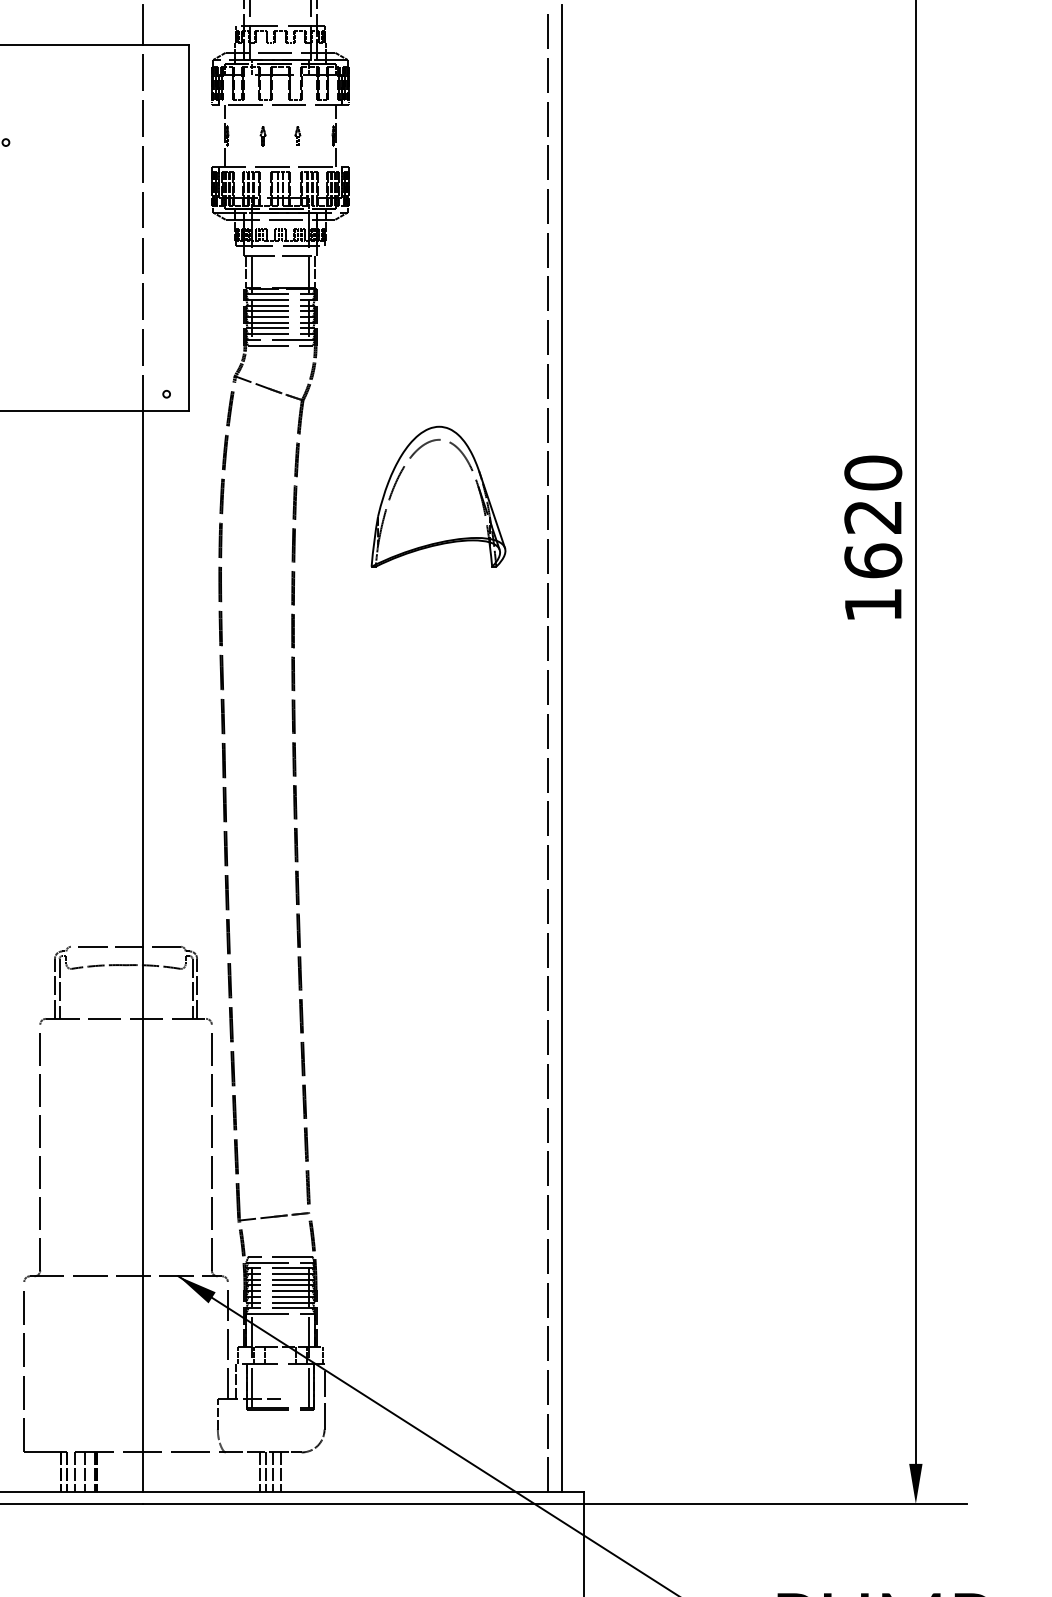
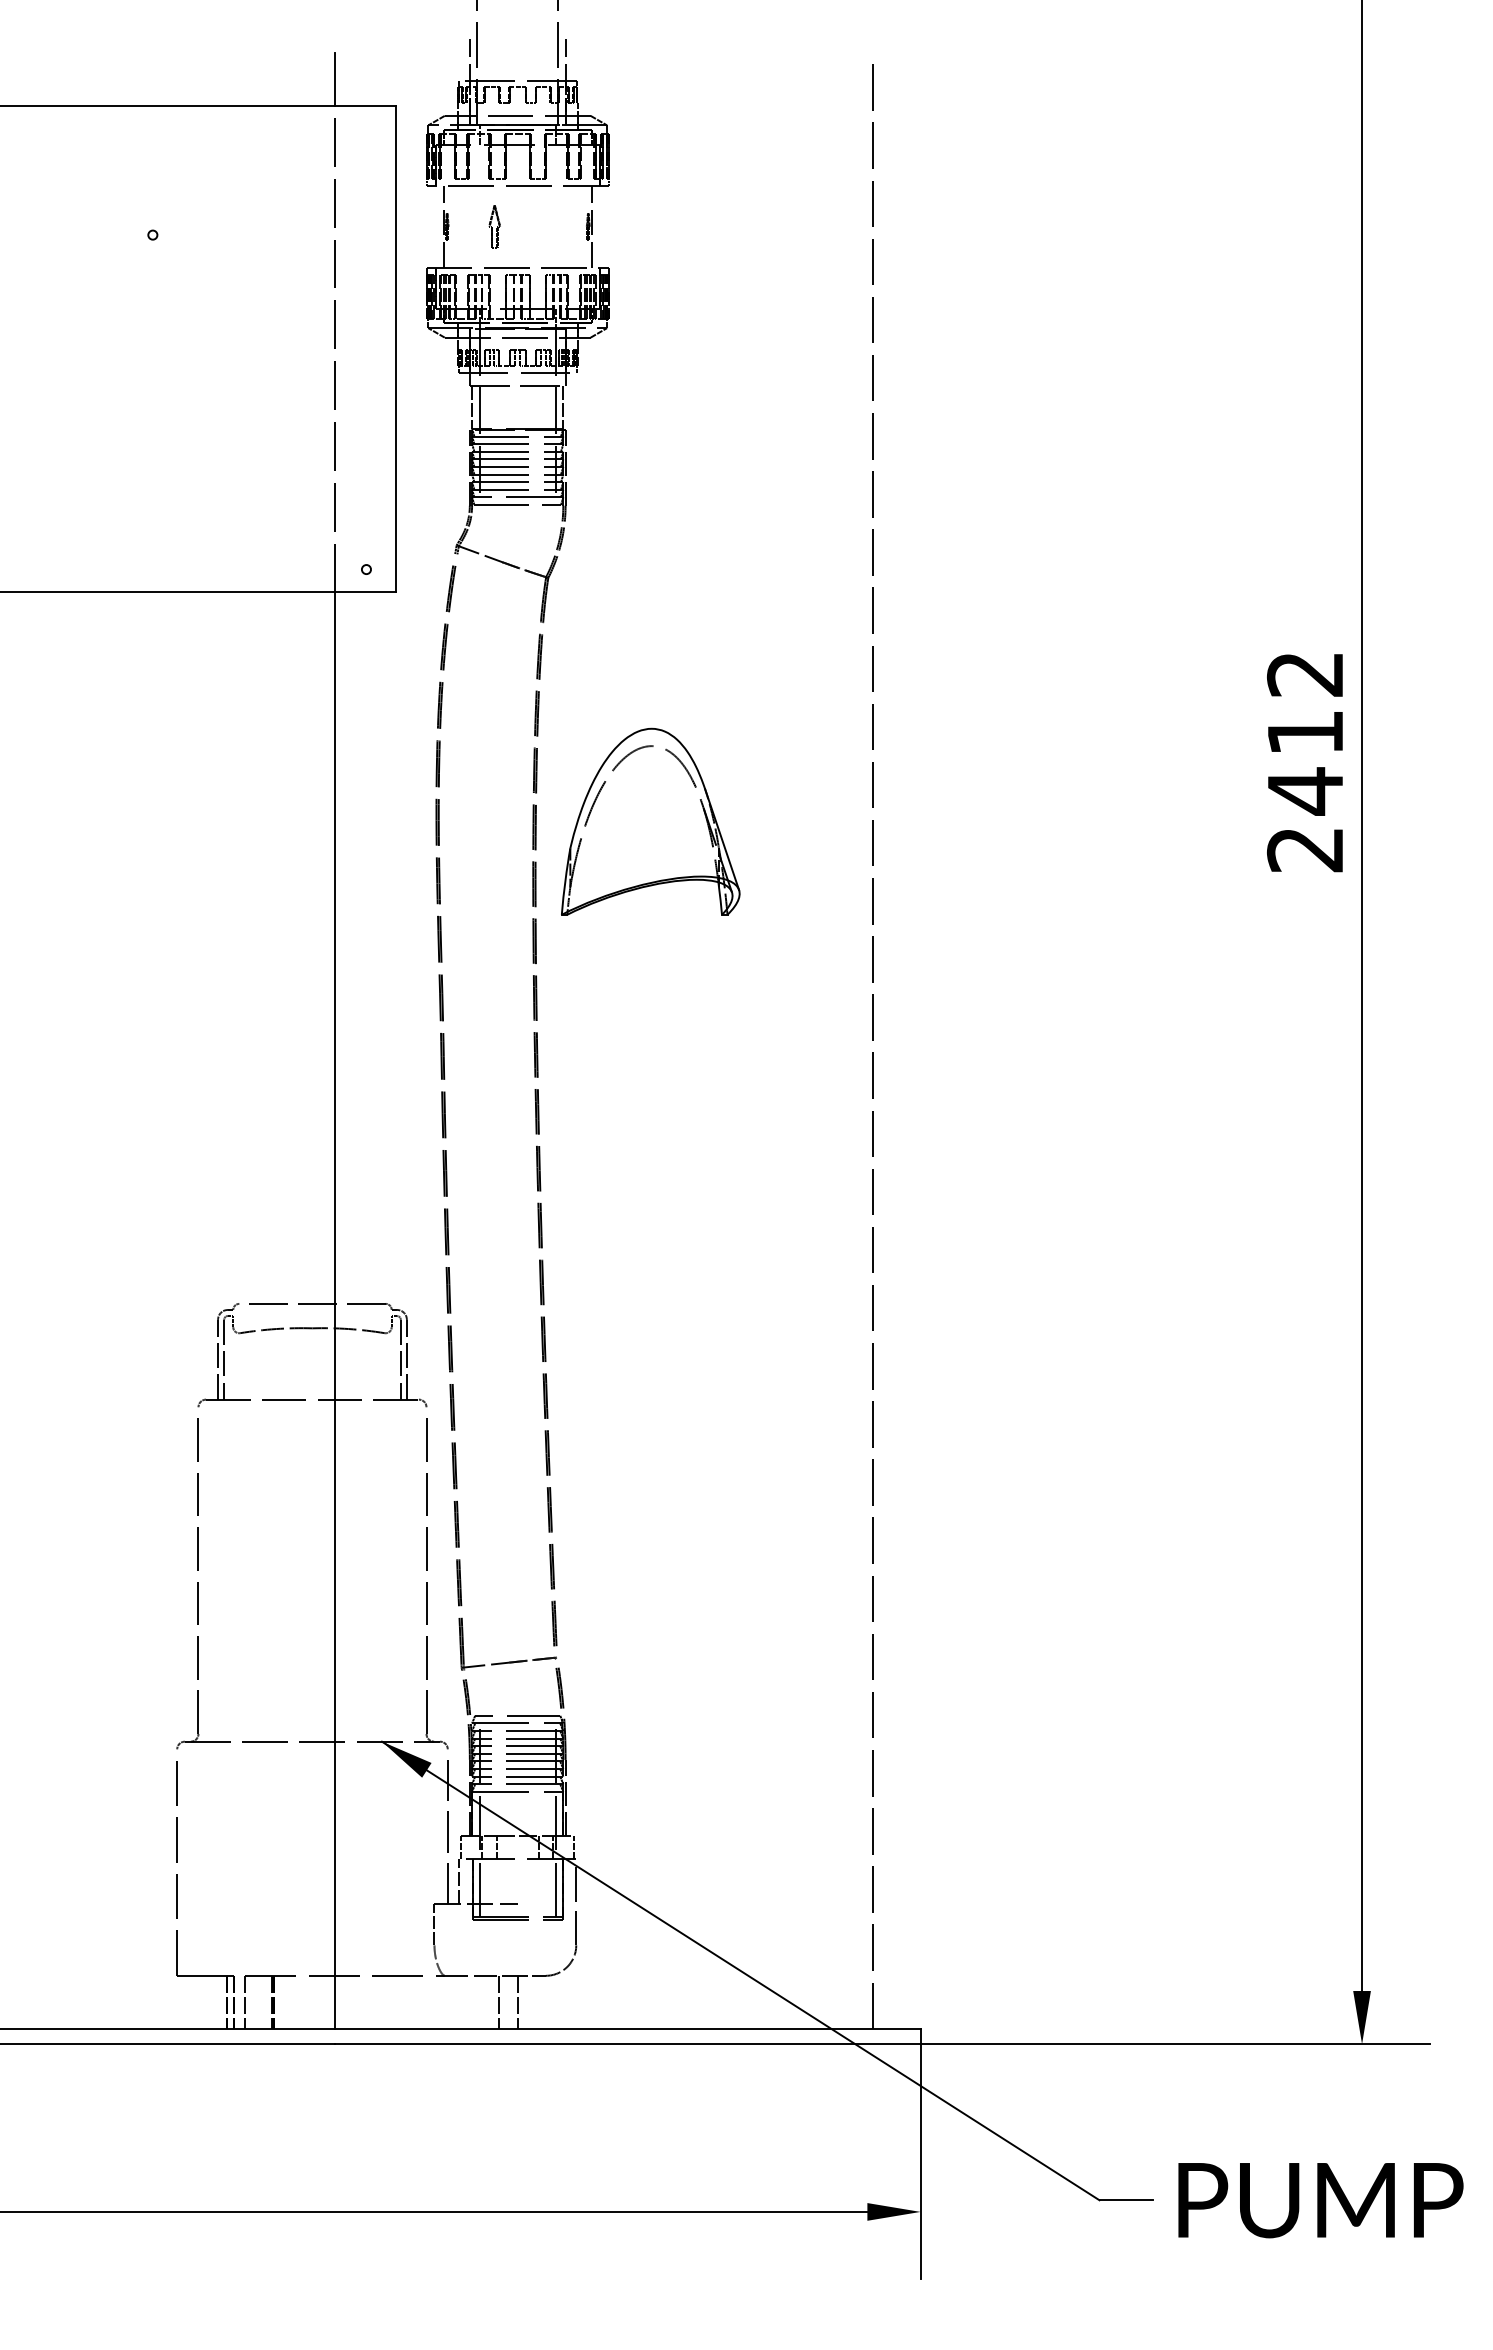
part: (263, 136) -> (494, 226), size x1.6
part: (297, 136) -> (540, 226), removed
part: (438, 496) -> (650, 821), moved
text: (873, 538) -> (1305, 761), 1620 -> 2412
line: (561, 748) -> (891, 1040), removed
line: (85, 1472) -> (258, 2002), removed
line: (260, 1472) -> (490, 2002), removed
line: (273, 1472) -> (508, 2002), removed

